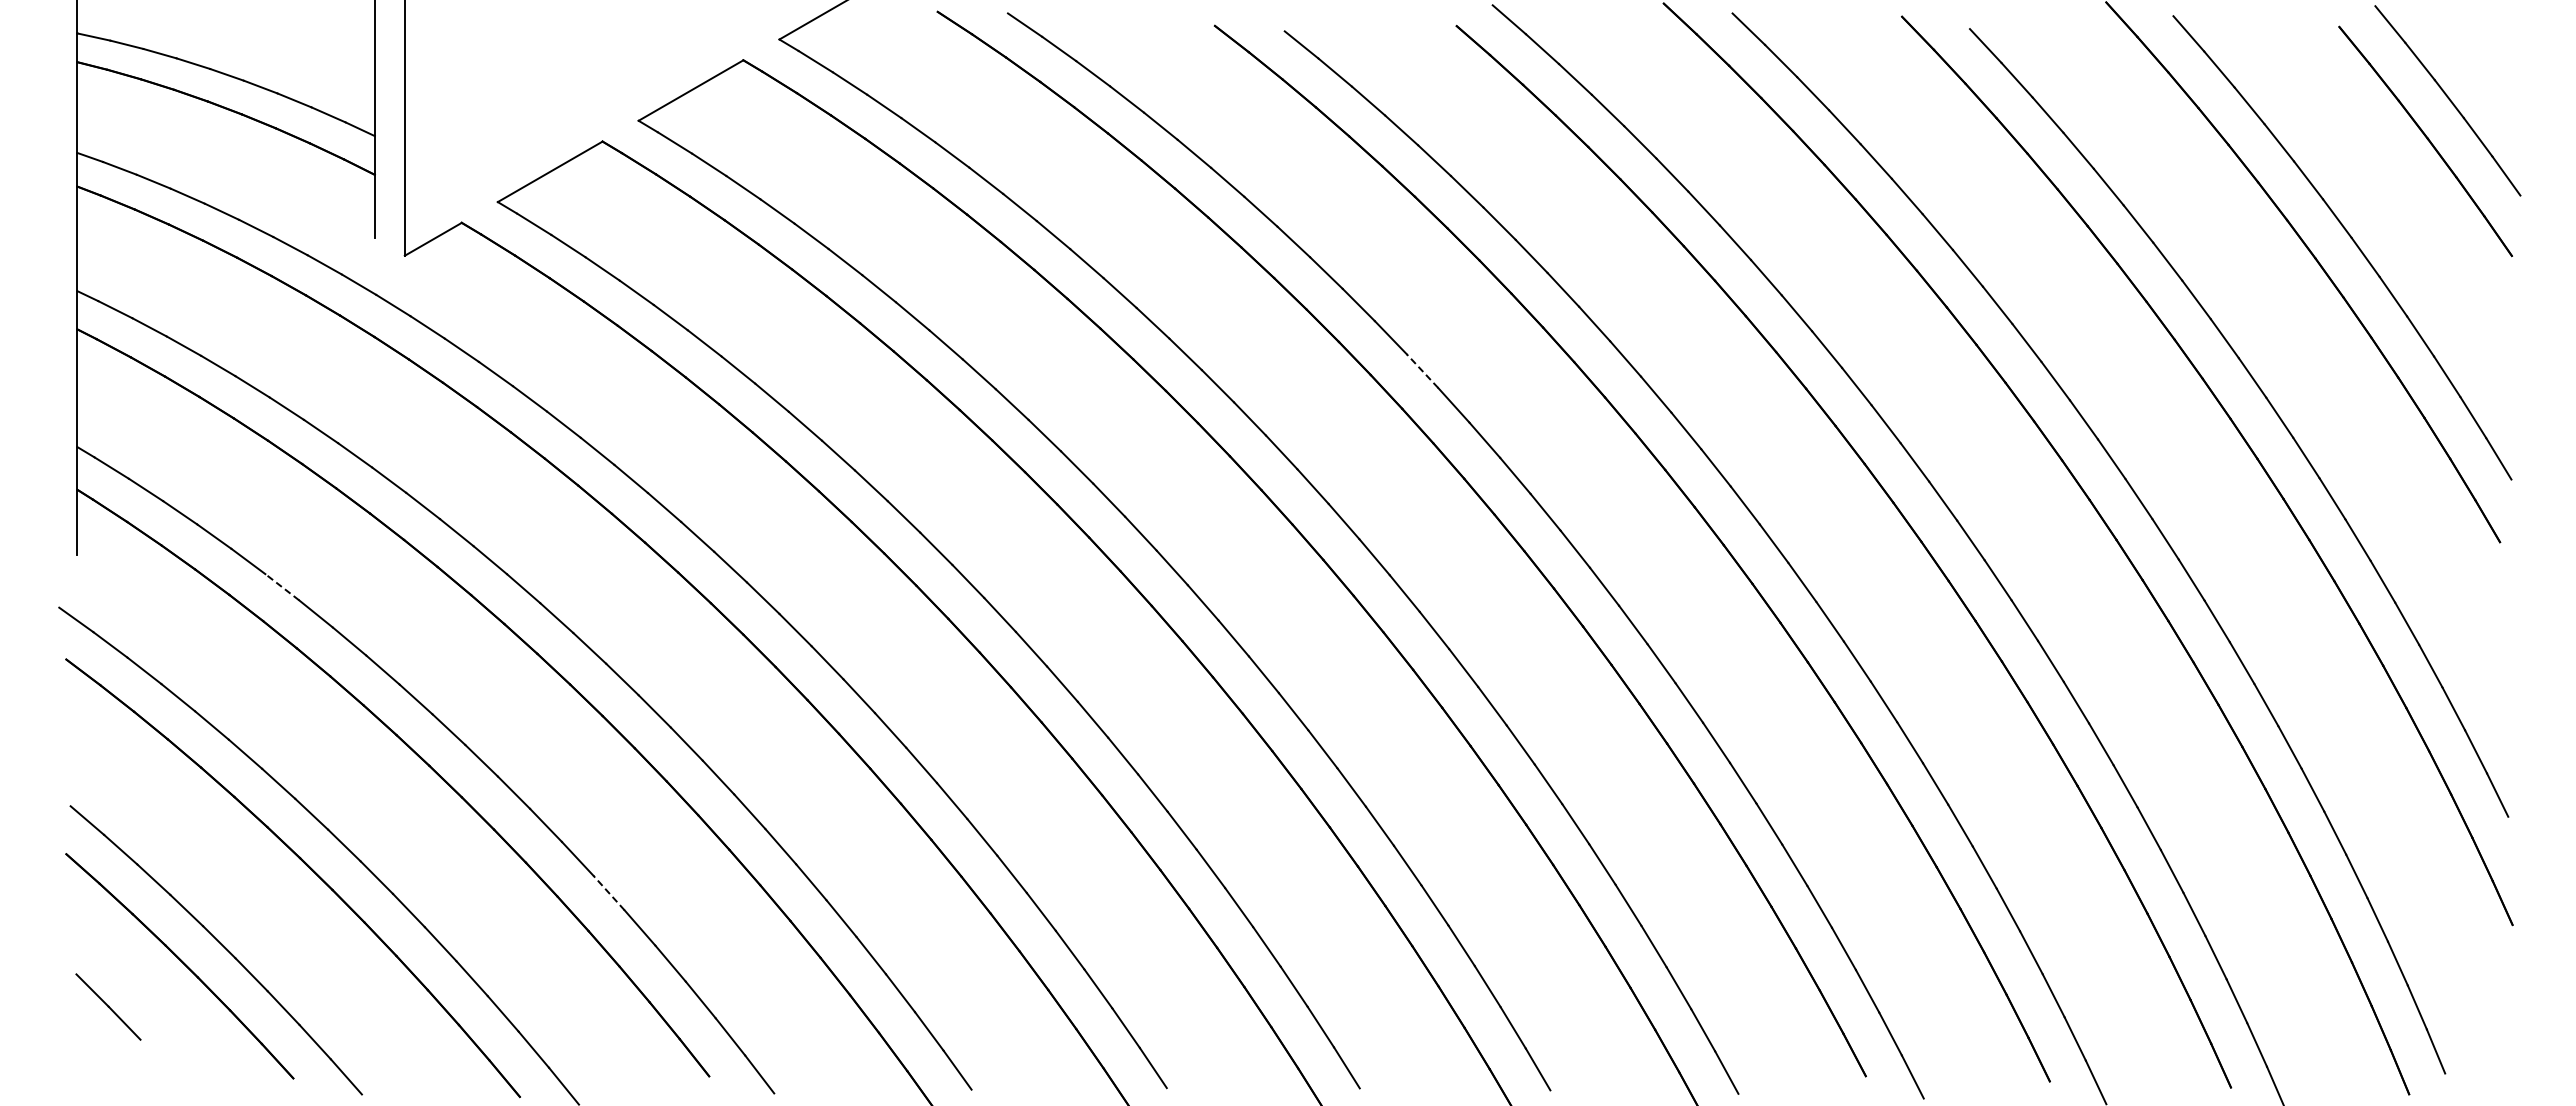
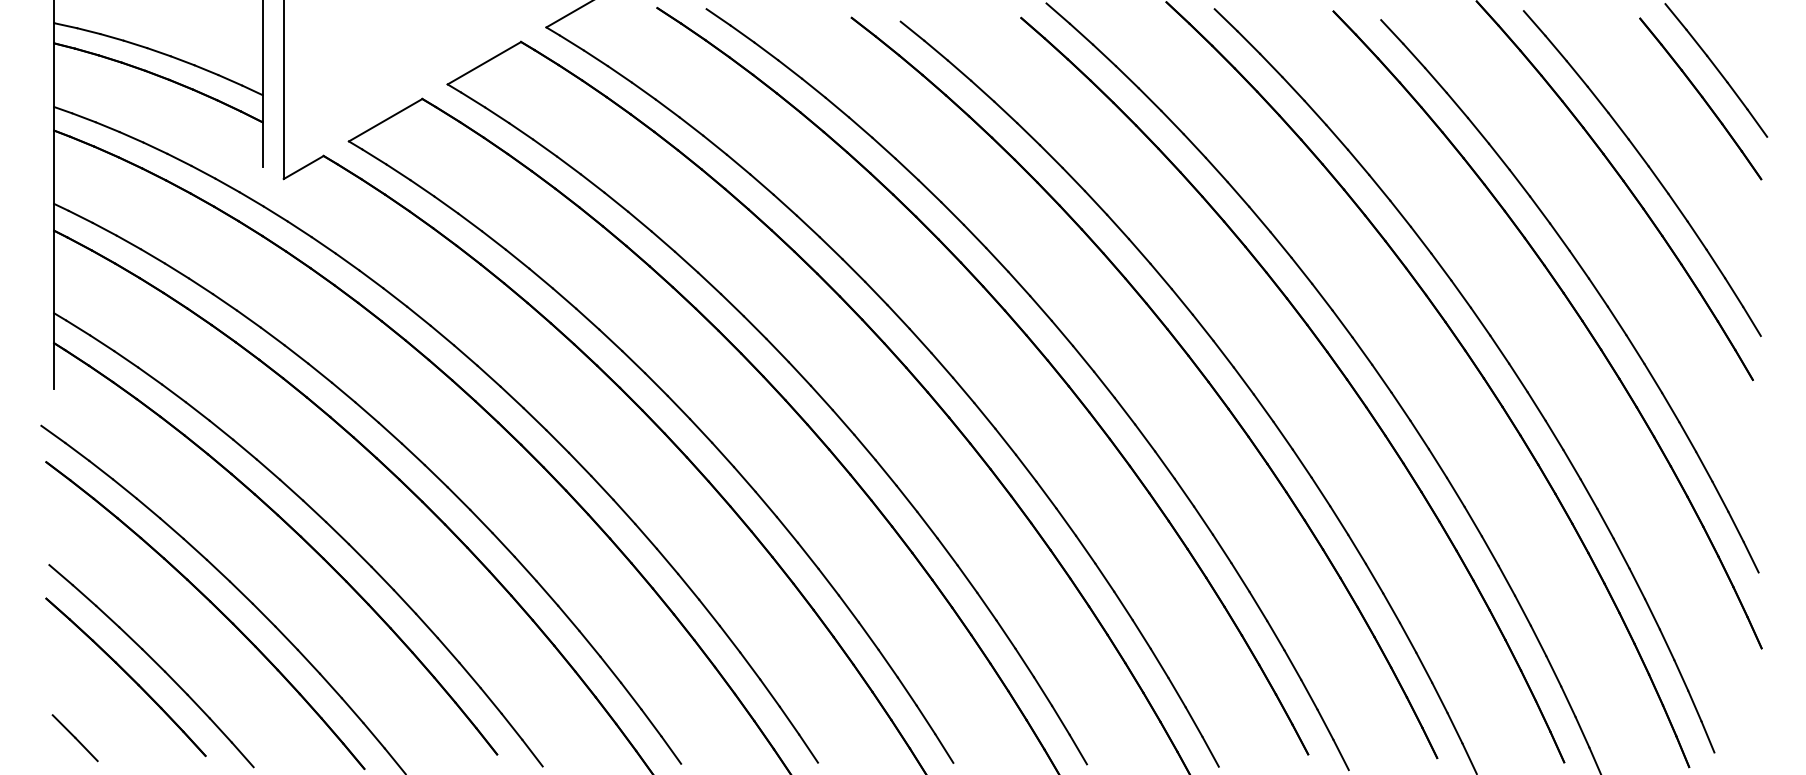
line: (1422, 370) -> (997, 259), dashed -> solid
line: (281, 586) -> (197, 410), dashed -> solid
line: (608, 892) -> (426, 625), dashed -> solid
part: (108, 1006) -> (75, 737), moved

